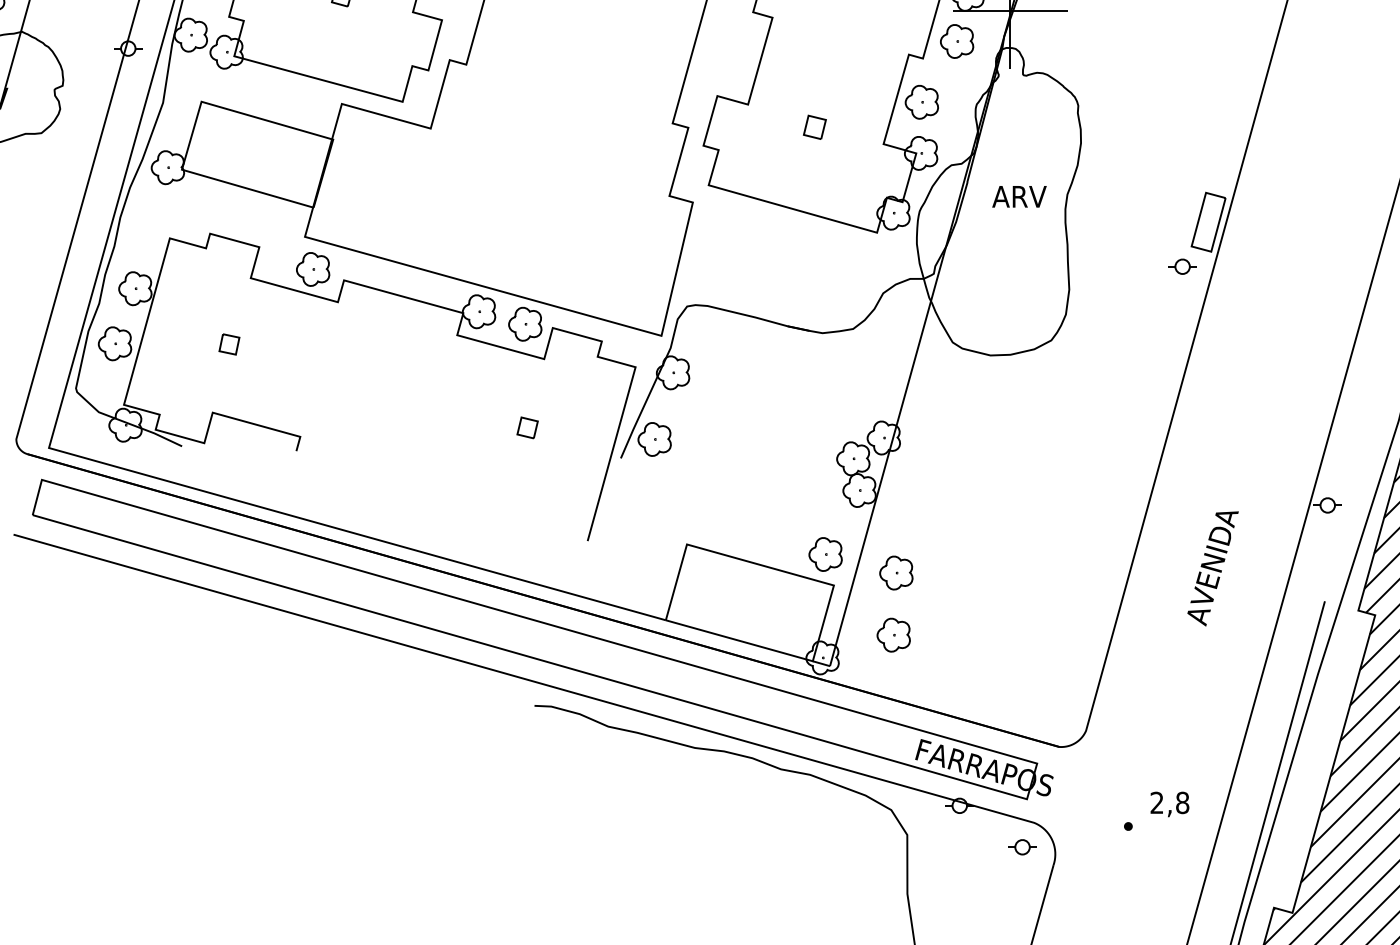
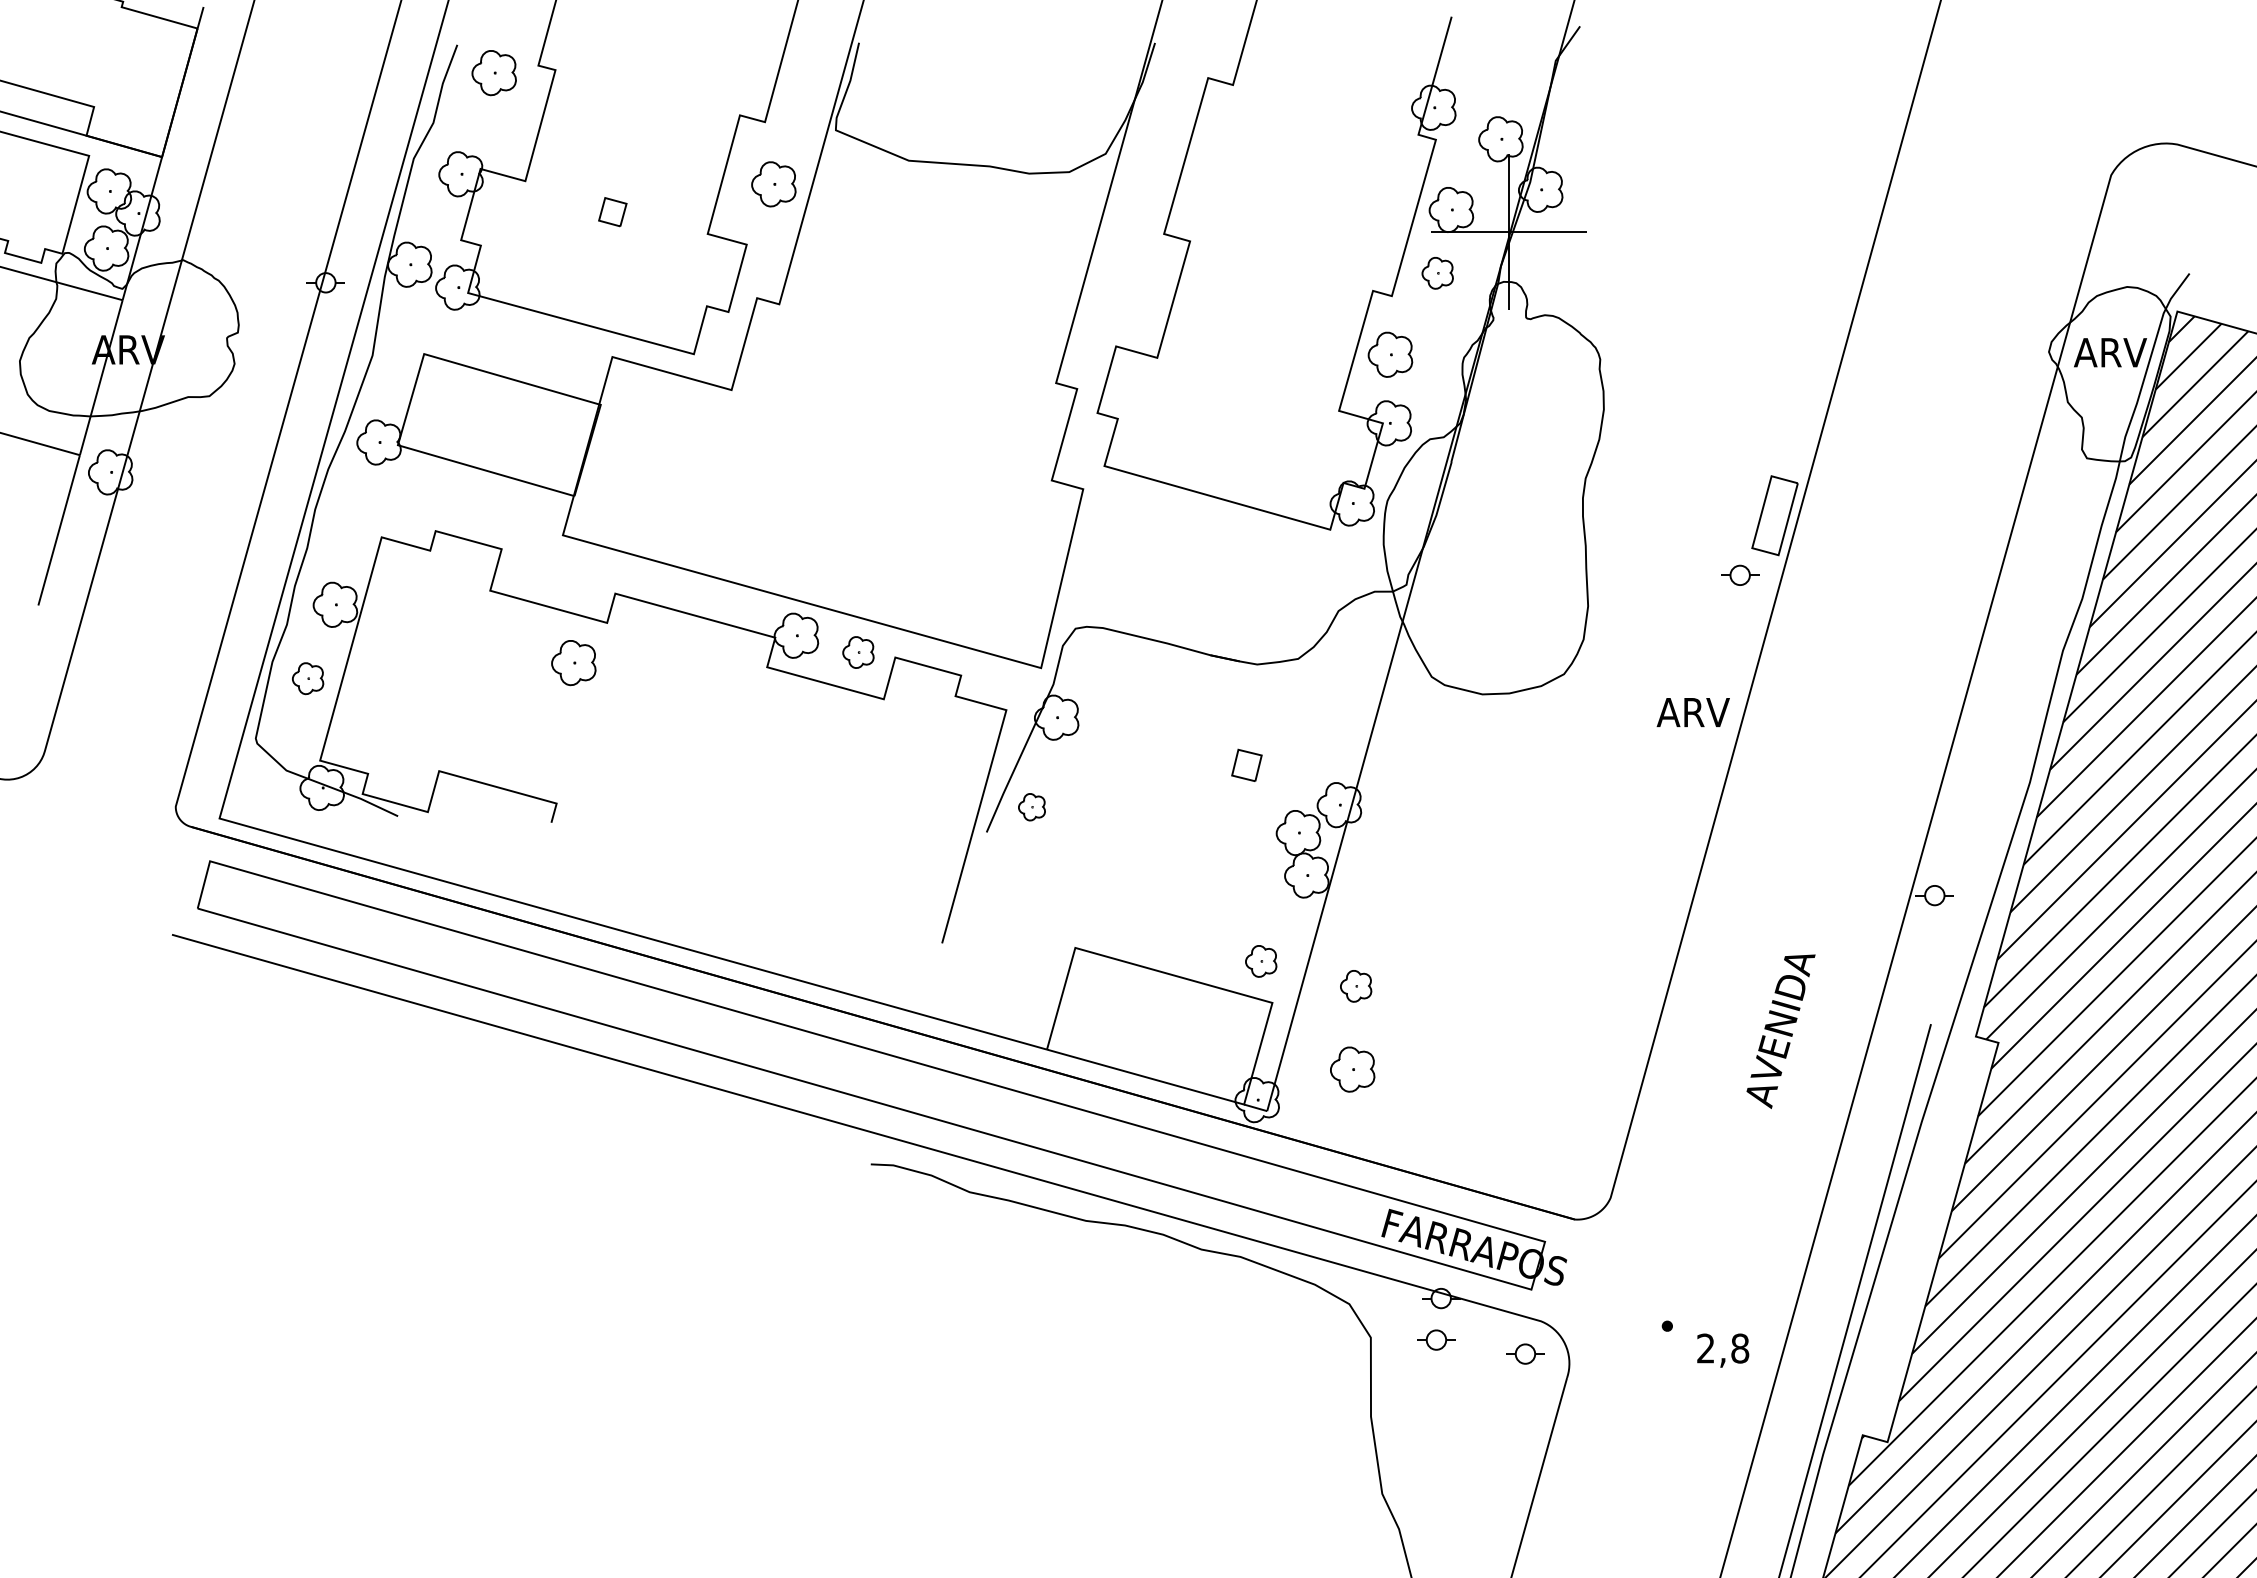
part: (956, 41) -> (1437, 273), size x0.7
part: (814, 126) -> (1246, 764), moved
text: (1018, 196) -> (1692, 712), moved
part: (312, 269) -> (573, 663), moved
part: (525, 324) -> (858, 652), size x0.7
part: (114, 343) -> (307, 678), size x0.7
part: (229, 344) -> (461, 679), removed
part: (527, 427) -> (861, 791), removed
part: (654, 439) -> (1031, 807), size x0.6
part: (825, 554) -> (1260, 961), size x0.7
text: (1212, 568) -> (1780, 1031), moved
part: (895, 573) -> (1355, 986), size x0.7
text: (1170, 804) -> (1723, 1350), moved
part: (956, 836) -> (1436, 1339), added

